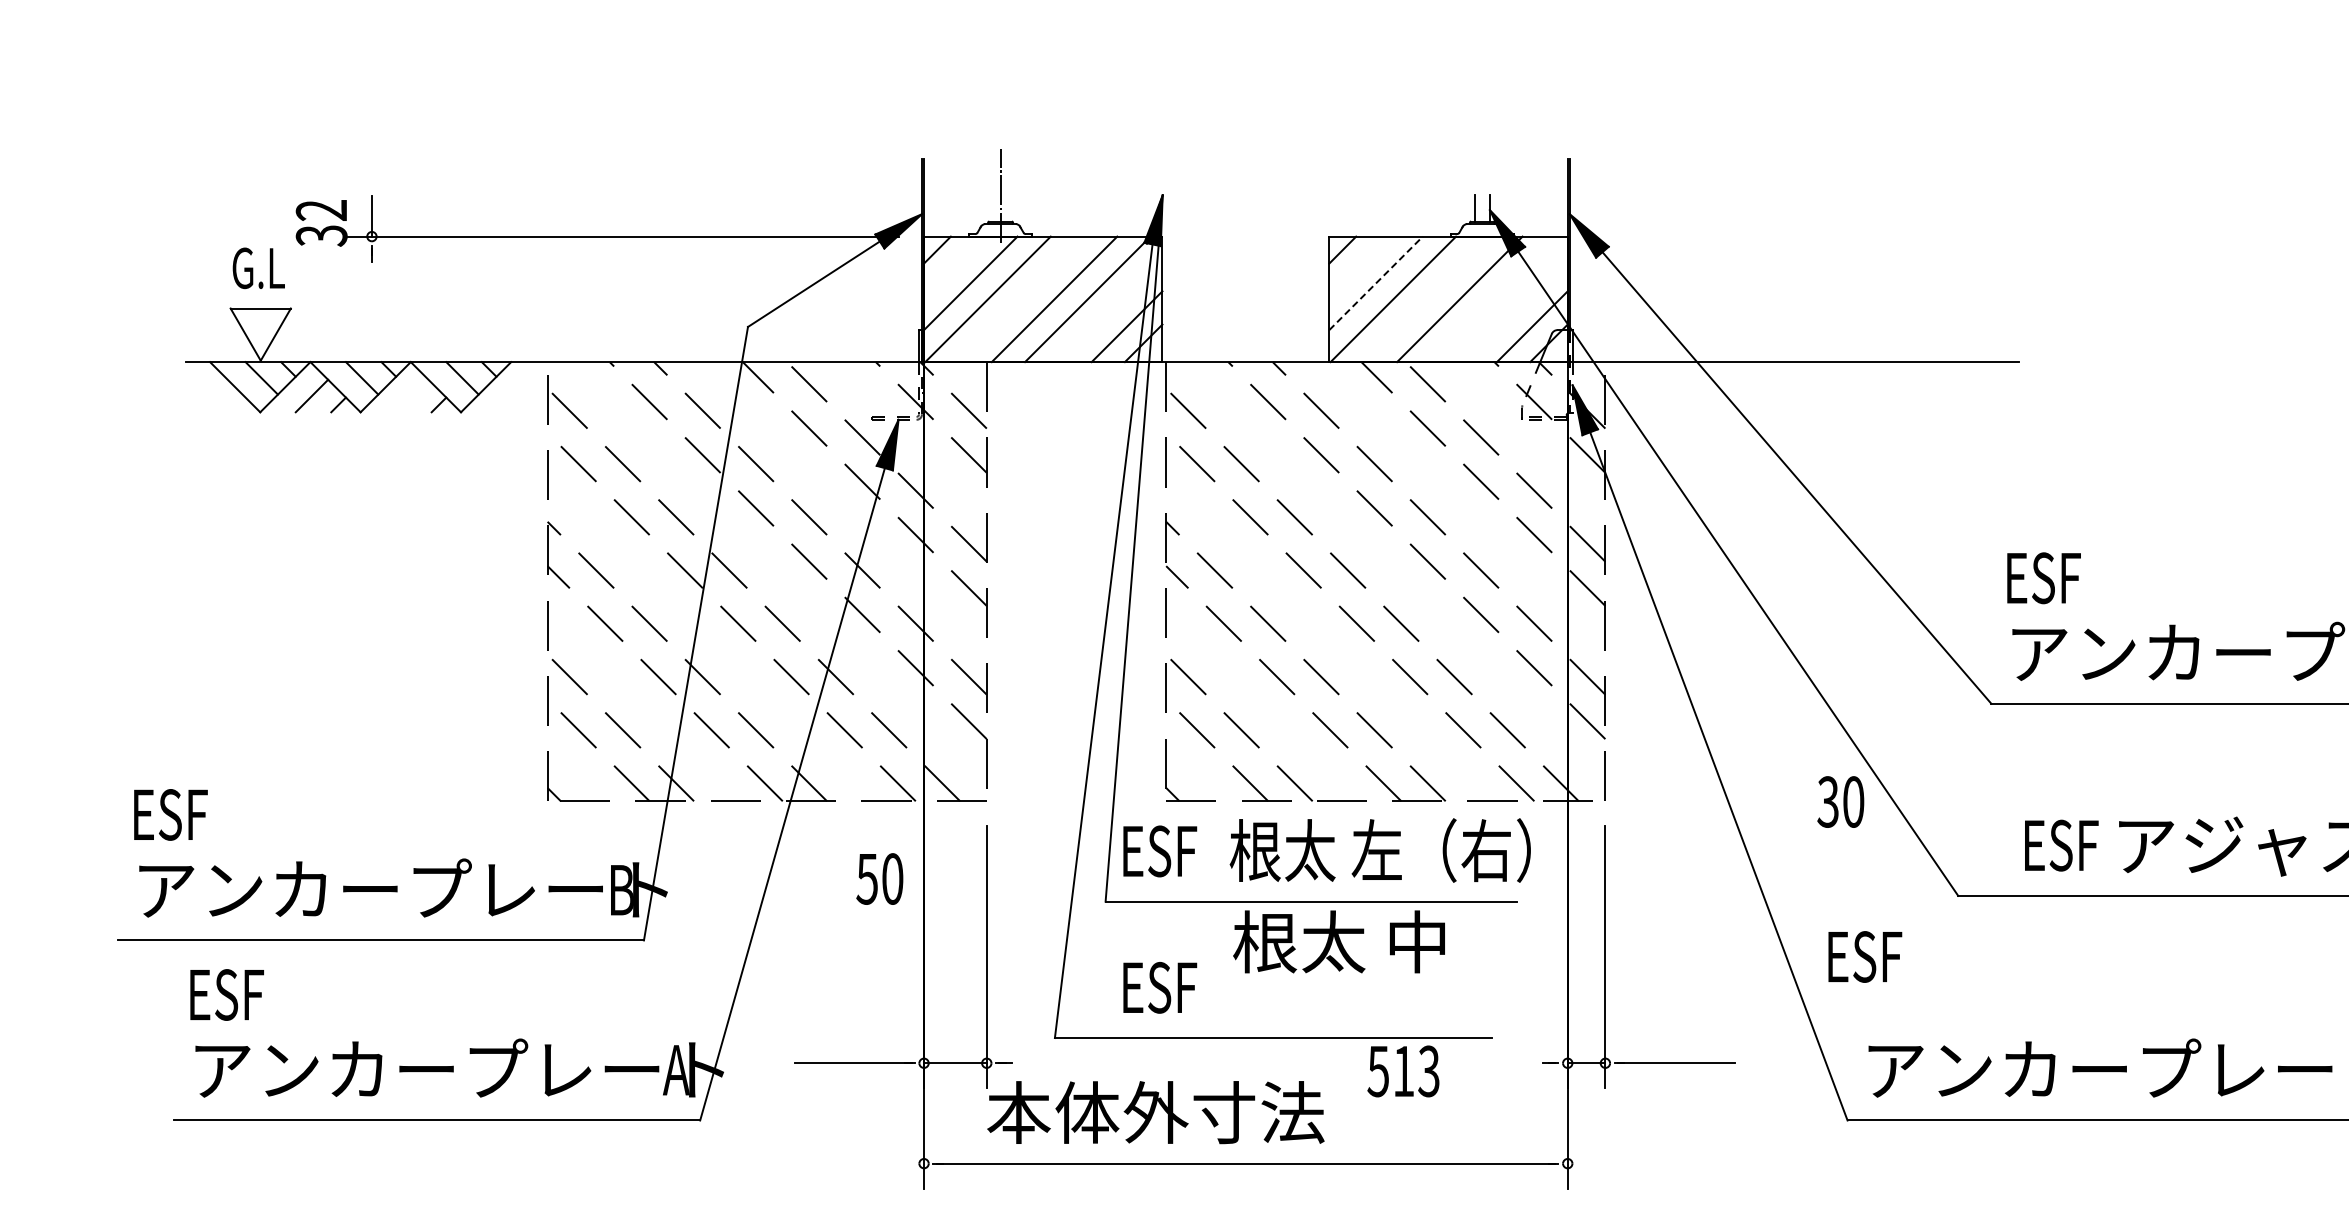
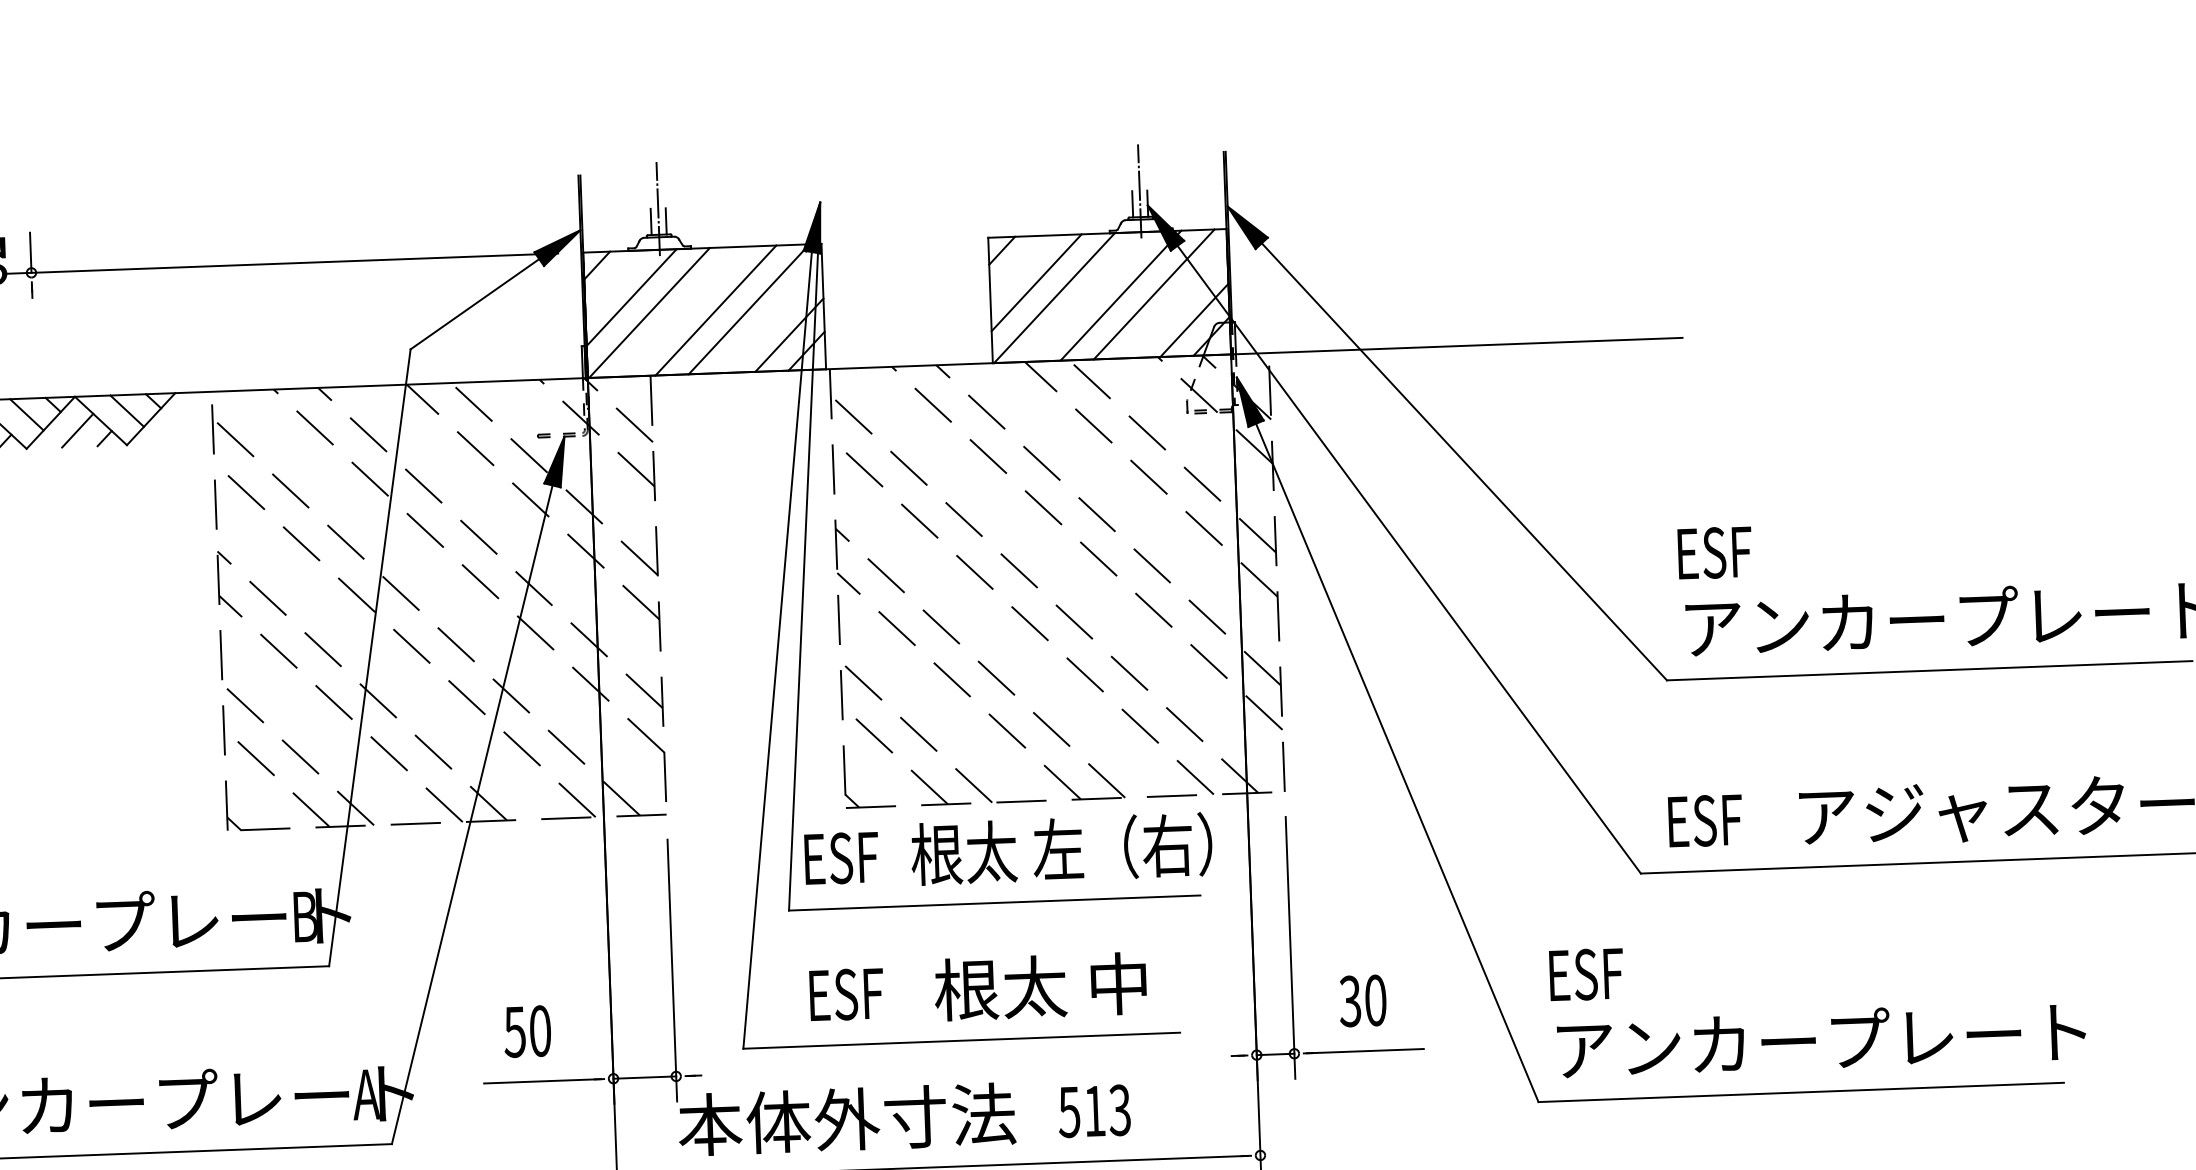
line: (1482, 195) -> (1139, 191), added
line: (993, 208) -> (651, 221), added
line: (1008, 208) -> (666, 221), added
line: (1376, 283) -> (1037, 282), dashed -> solid
line: (1492, 299) -> (1153, 294), added
line: (412, 395) -> (77, 430), added
text: (1840, 801) -> (1362, 1000), moved
text: (2061, 845) -> (1705, 820), moved
text: (879, 878) -> (527, 1031), moved
text: (1338, 941) -> (1039, 986), moved
text: (1865, 956) -> (1586, 974), moved
text: (1403, 1071) -> (1094, 1111), moved

